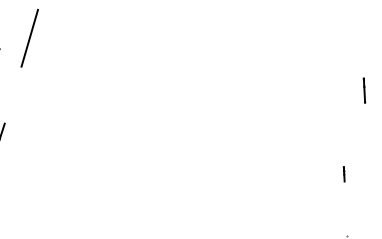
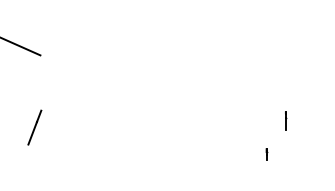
line: (28, 38) -> (62, 48), removed
line: (365, 89) -> (286, 120), moved
part: (344, 174) -> (266, 154), moved

